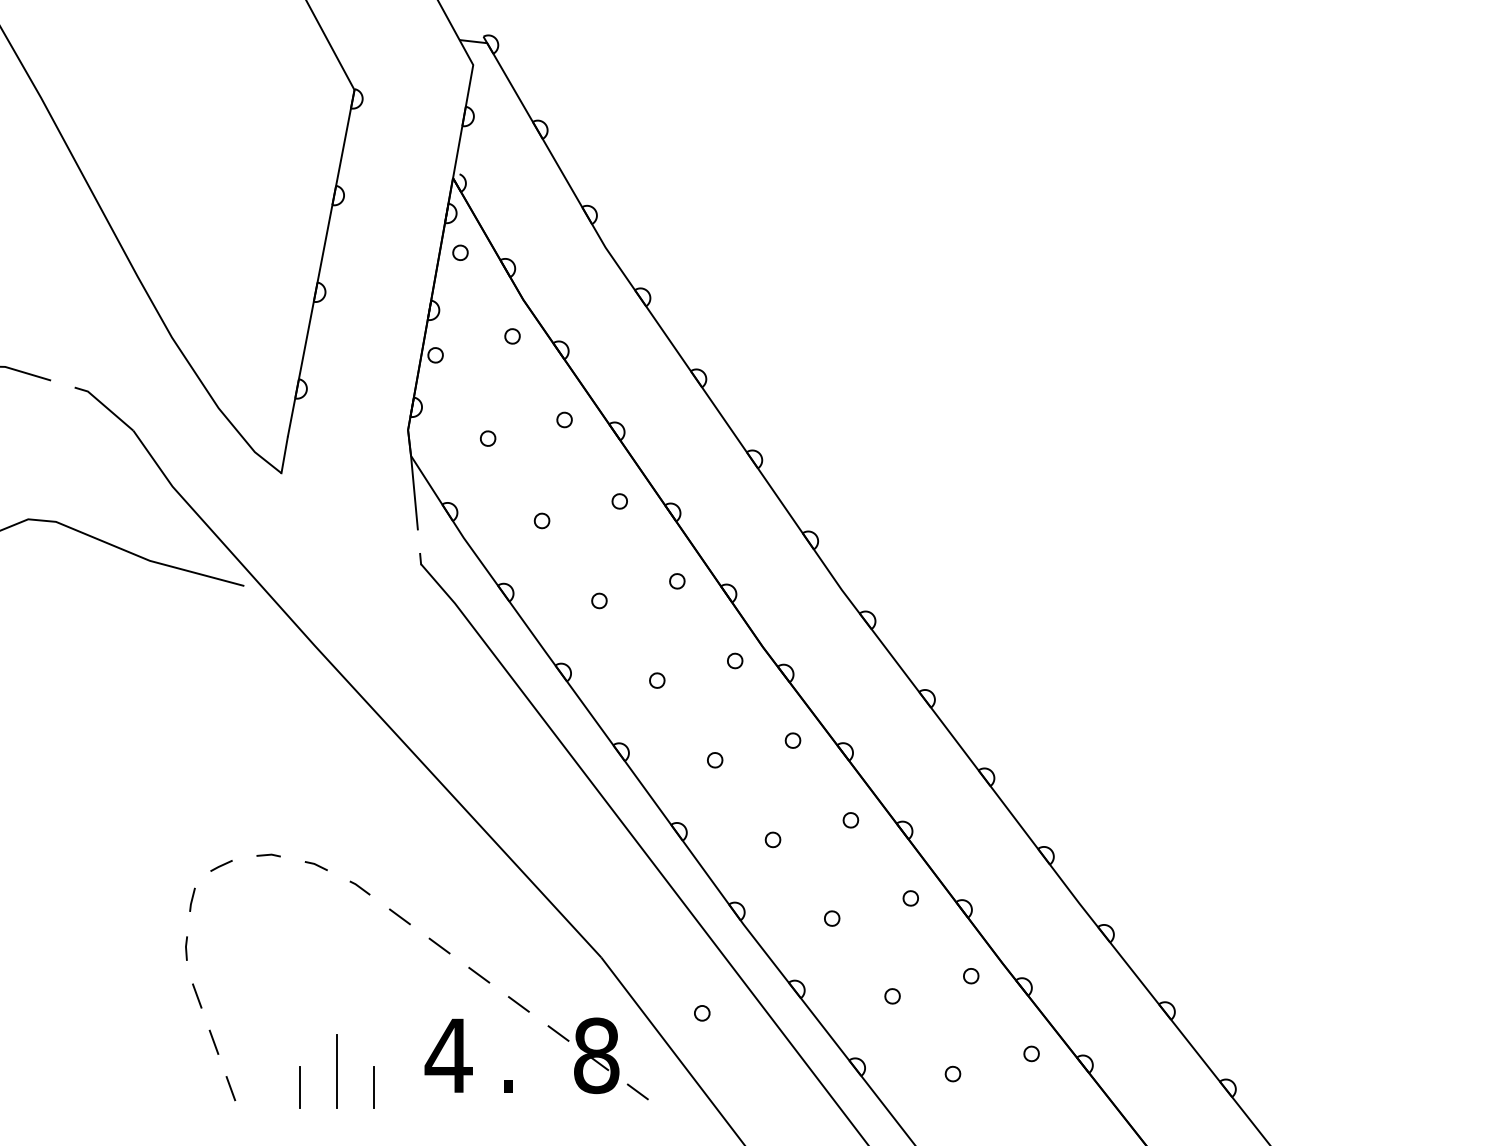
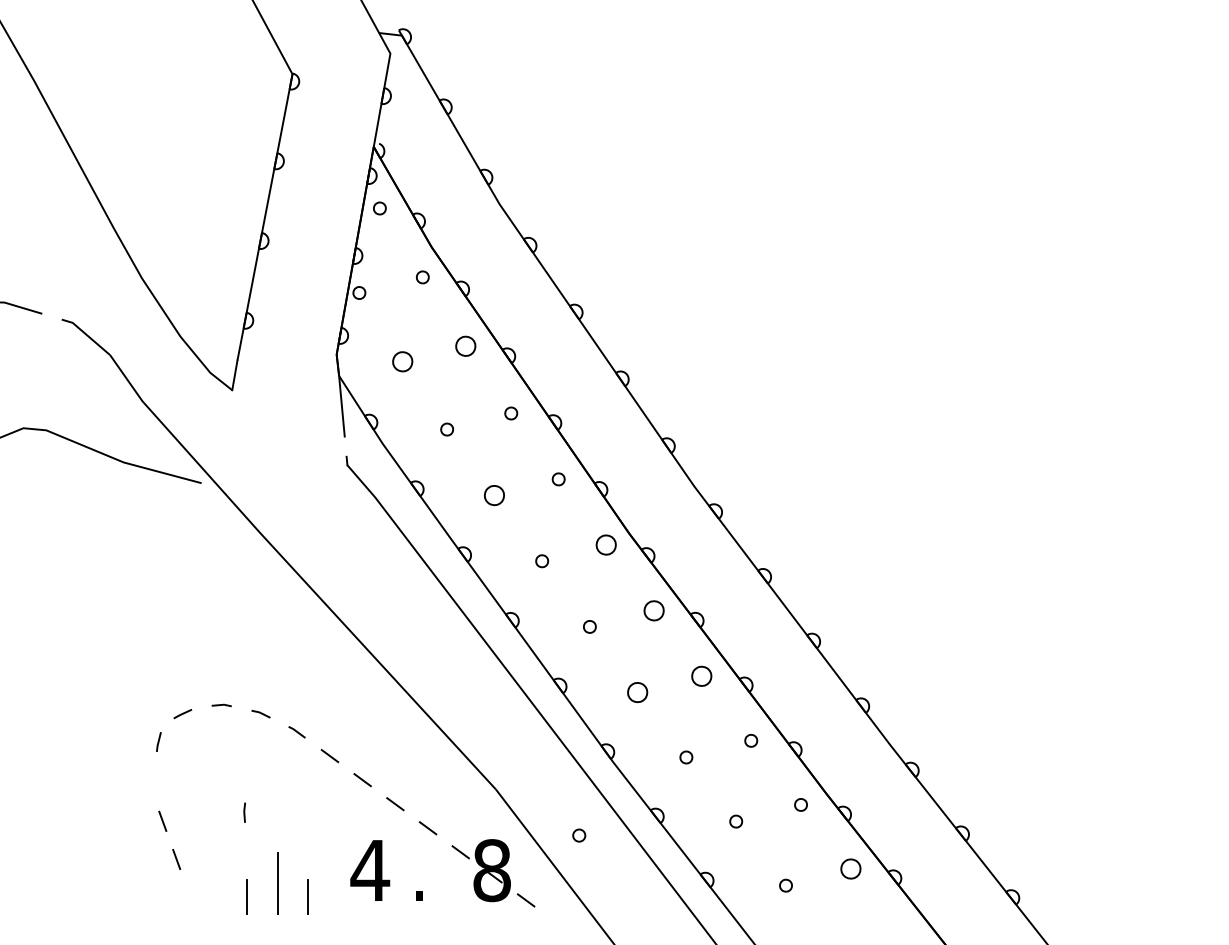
part: (564, 419) -> (465, 345), size x1.6
part: (487, 438) -> (402, 361), size x1.6
part: (599, 600) -> (494, 495), size x1.6
part: (735, 660) -> (606, 544), size x1.6
part: (792, 740) -> (653, 610), size x1.6
part: (850, 820) -> (701, 676), size x1.6
part: (772, 839) -> (637, 692), size x1.6
line: (186, 948) -> (244, 812), moved
part: (1031, 1053) -> (850, 868), size x1.6
line: (230, 1088) -> (190, 897), removed

